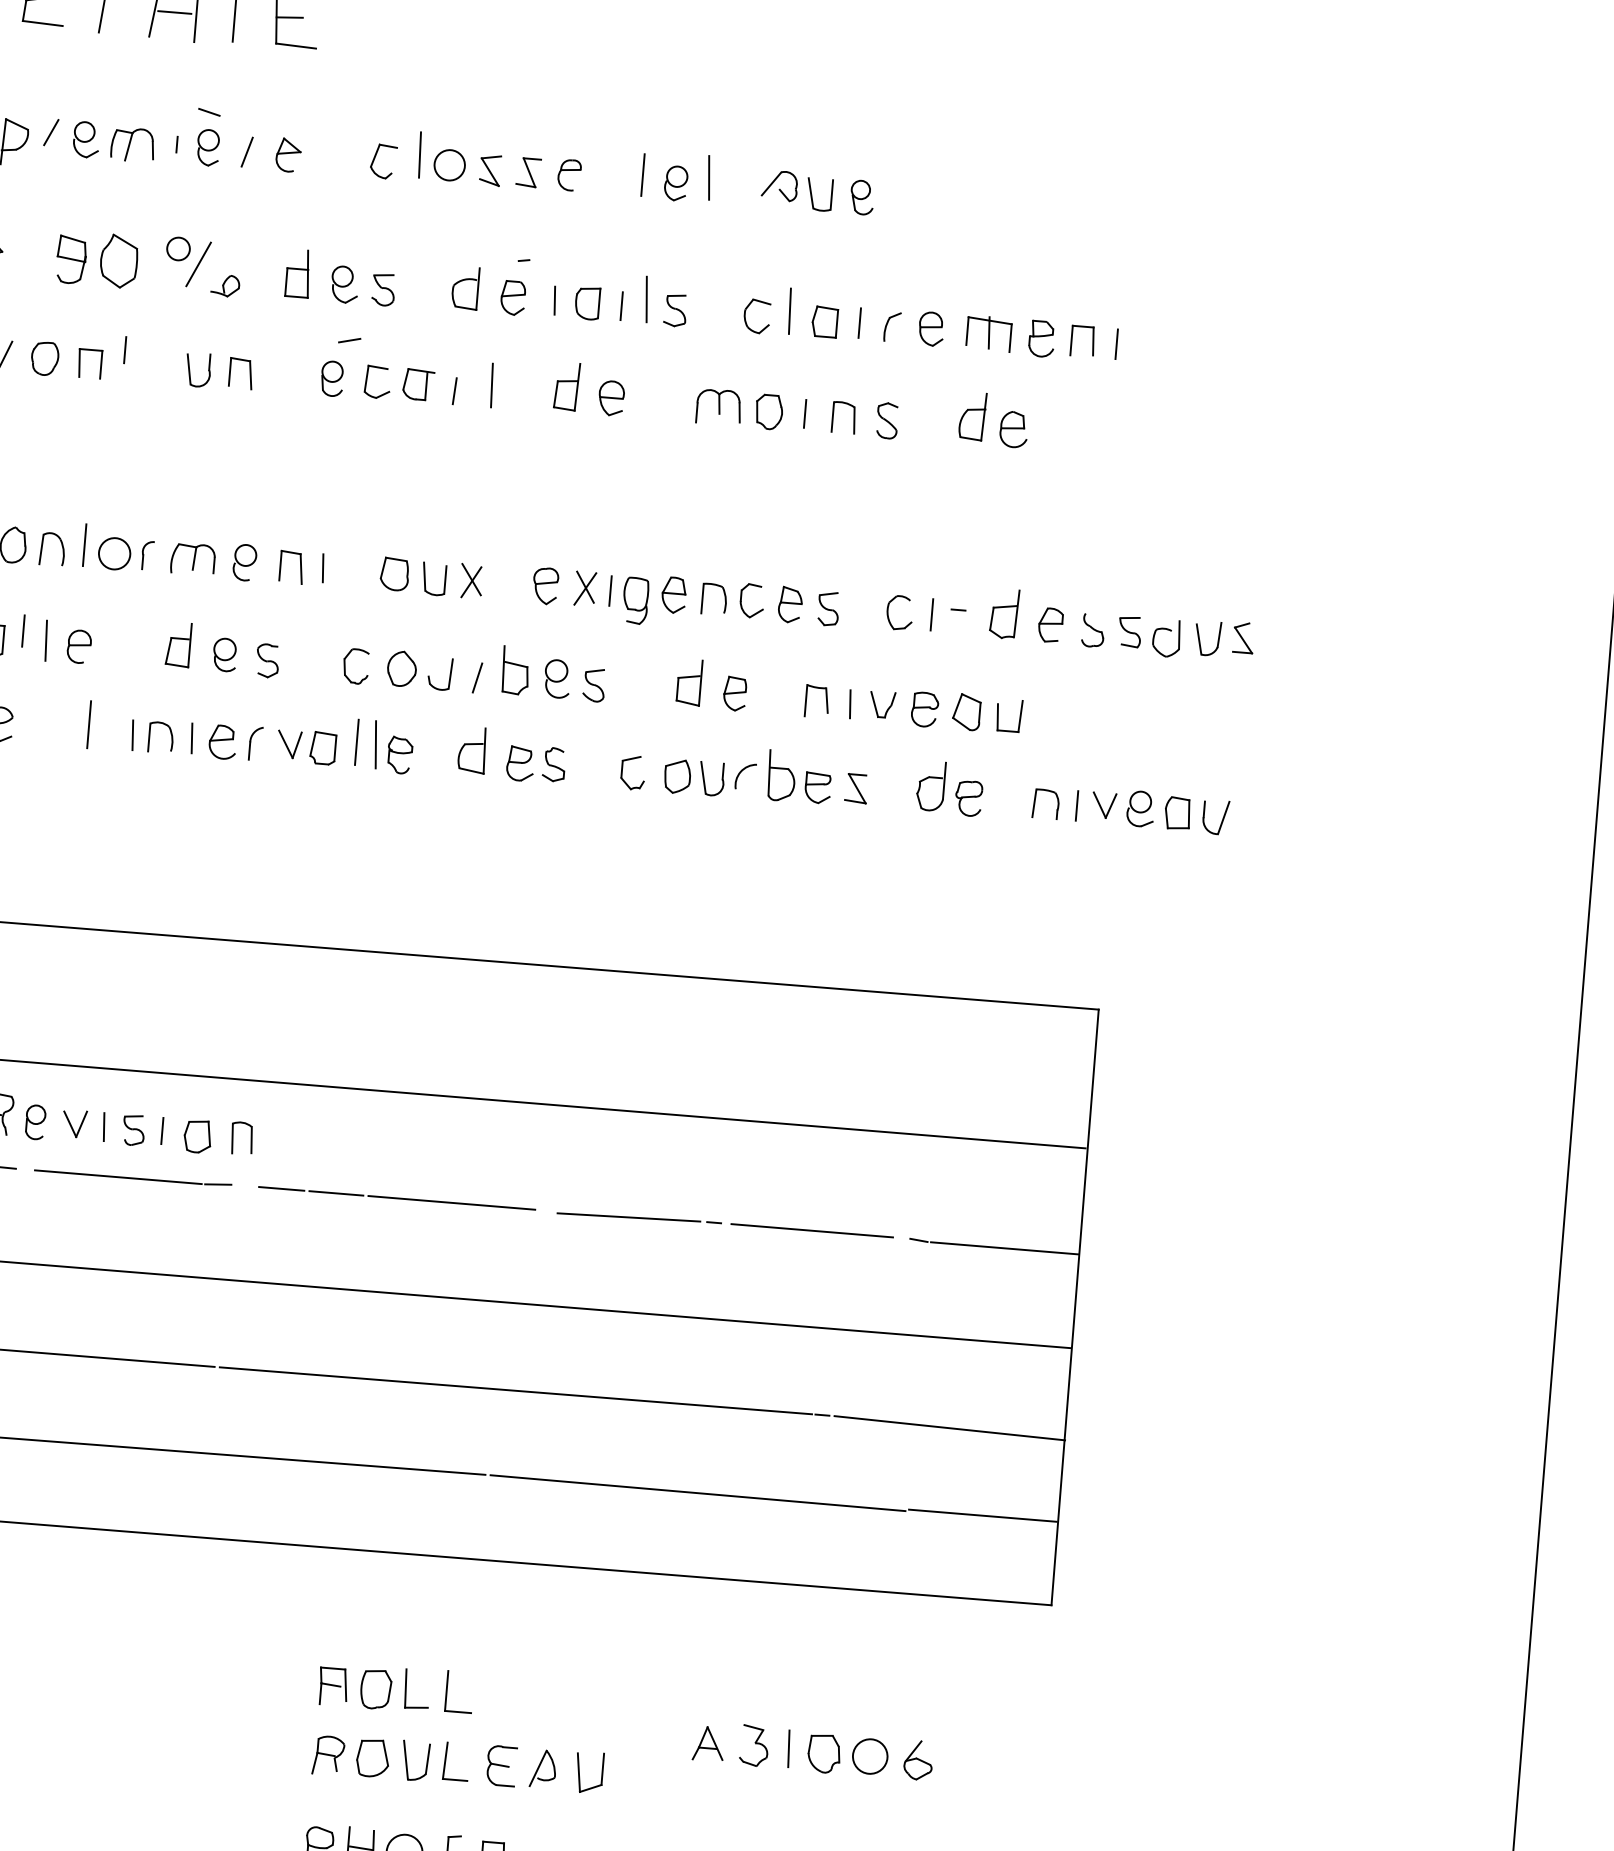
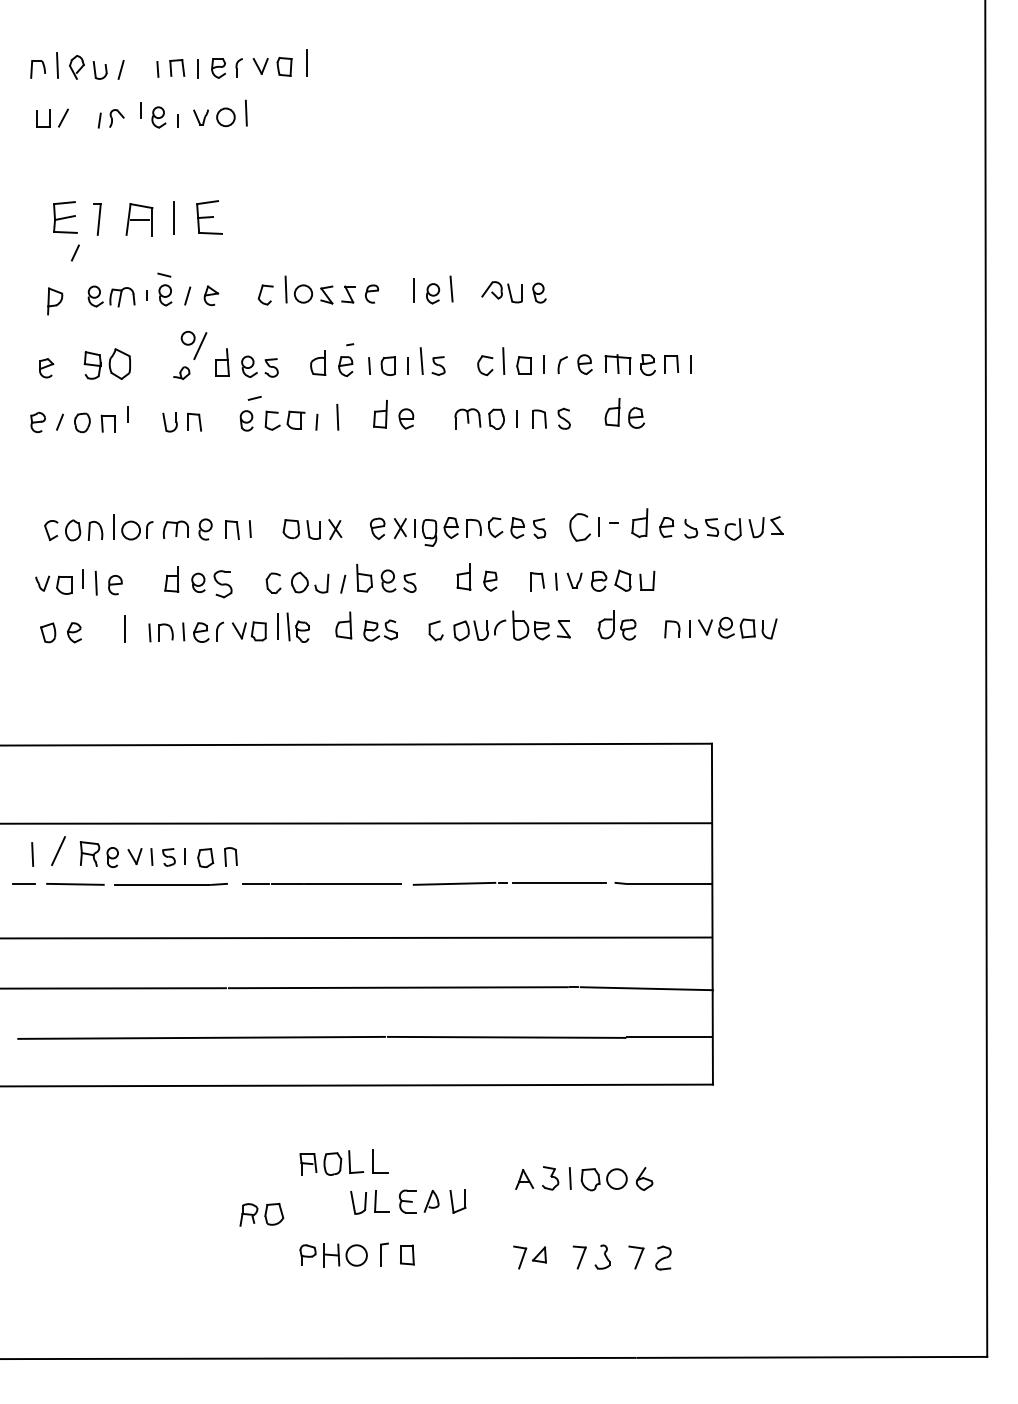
line: (49, 131) -> (74, 252), moved
part: (186, 262) -> (193, 345), moved
part: (900, 612) -> (580, 527), size x1.4
part: (268, 661) -> (223, 584), size x1.4
part: (350, 1756) -> (261, 1214), moved

